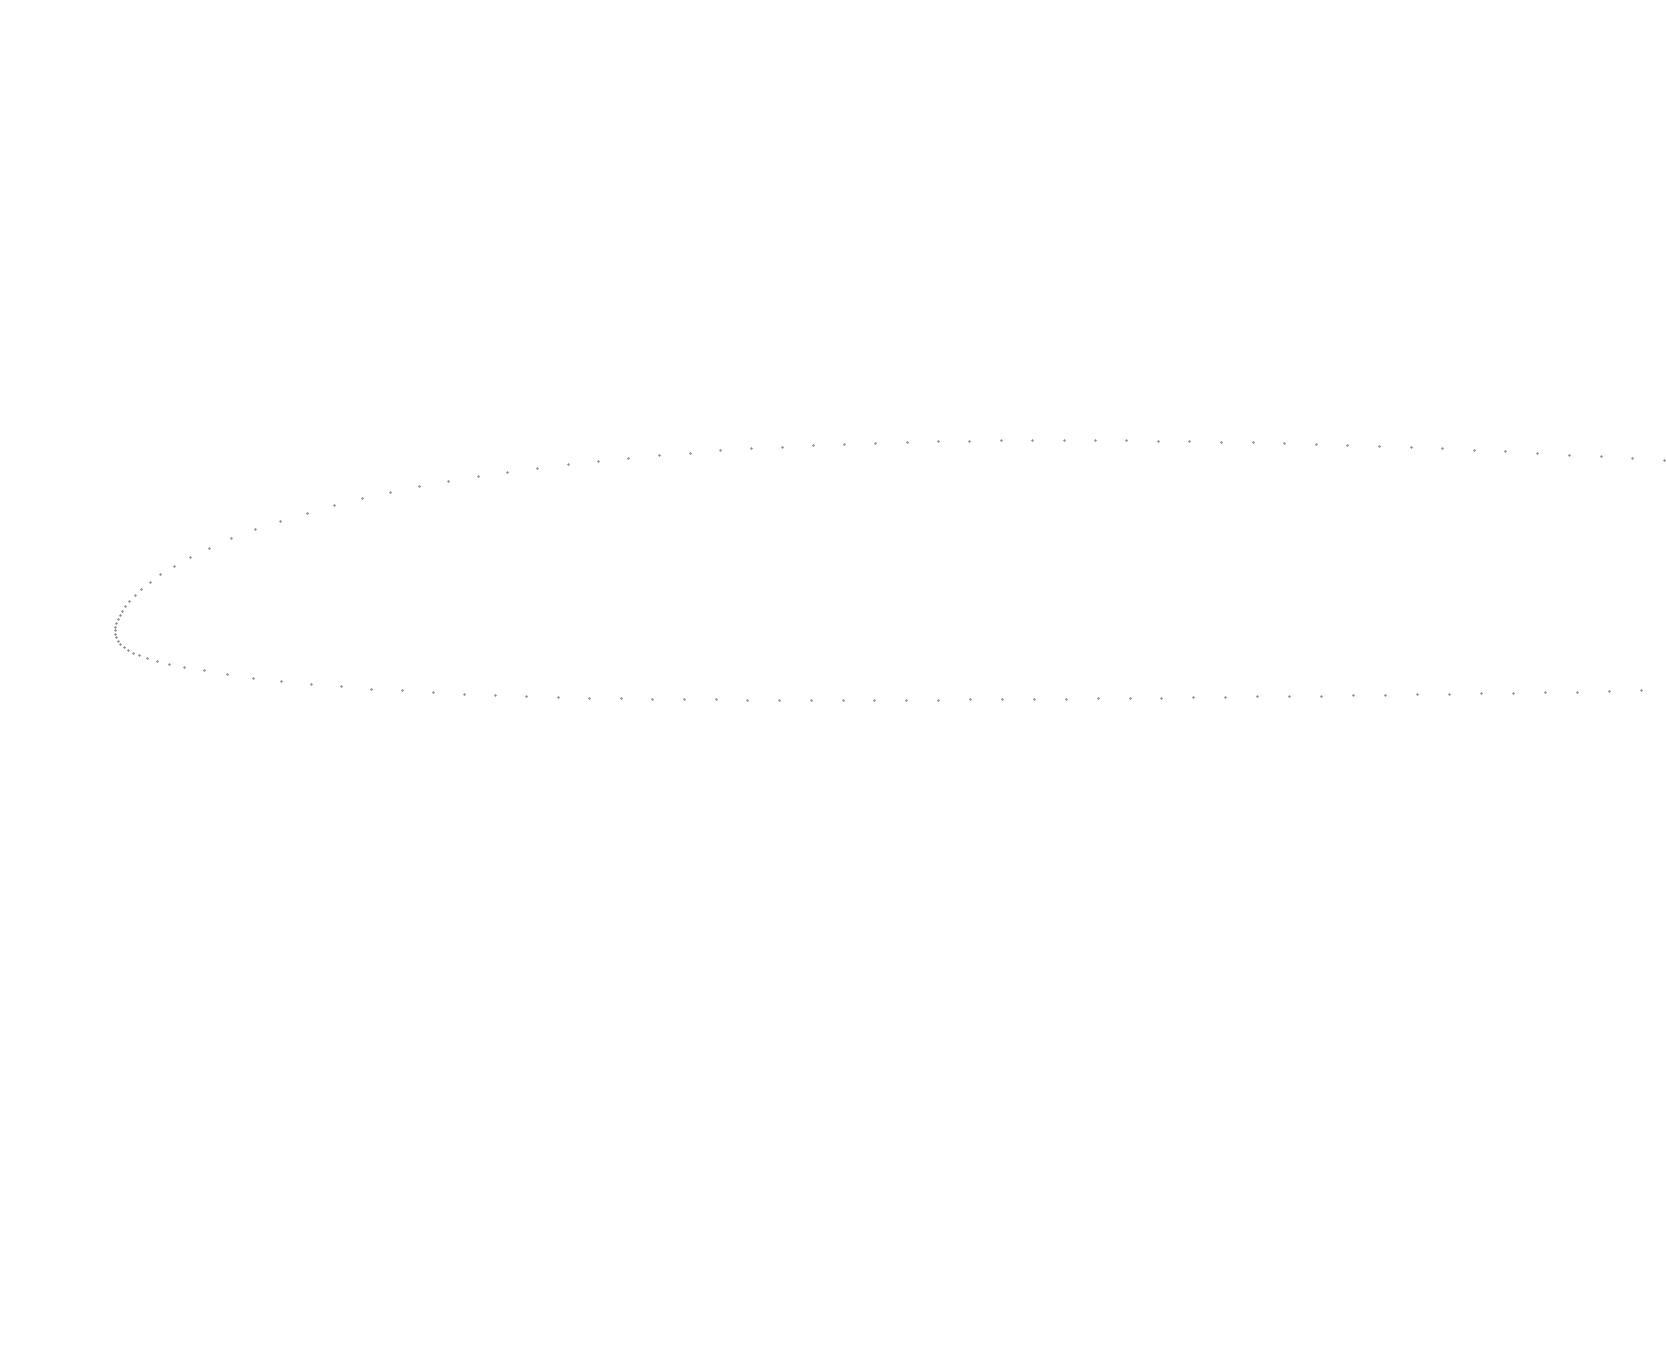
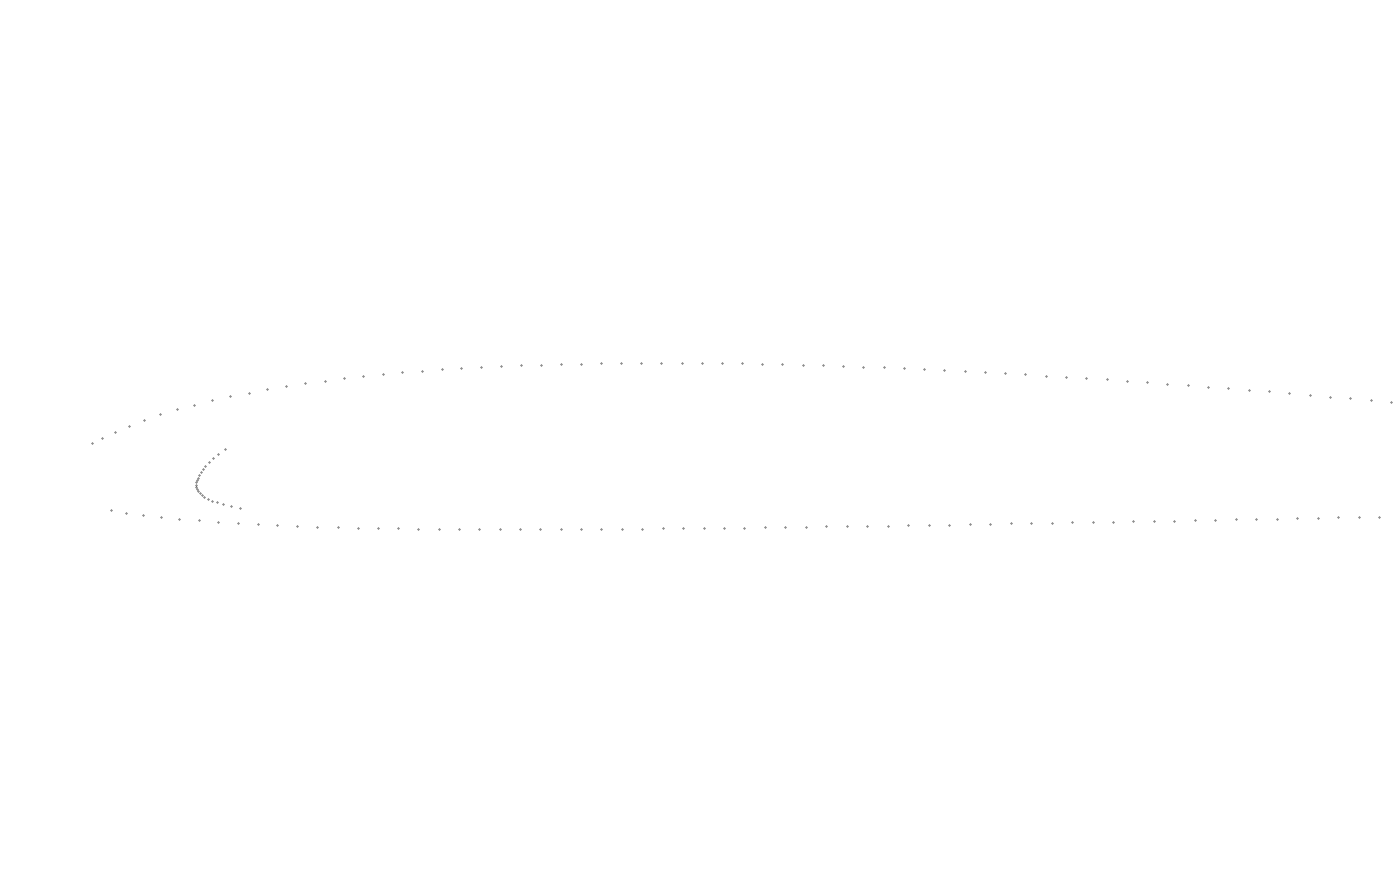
part: (127, 606) -> (204, 469), moved

